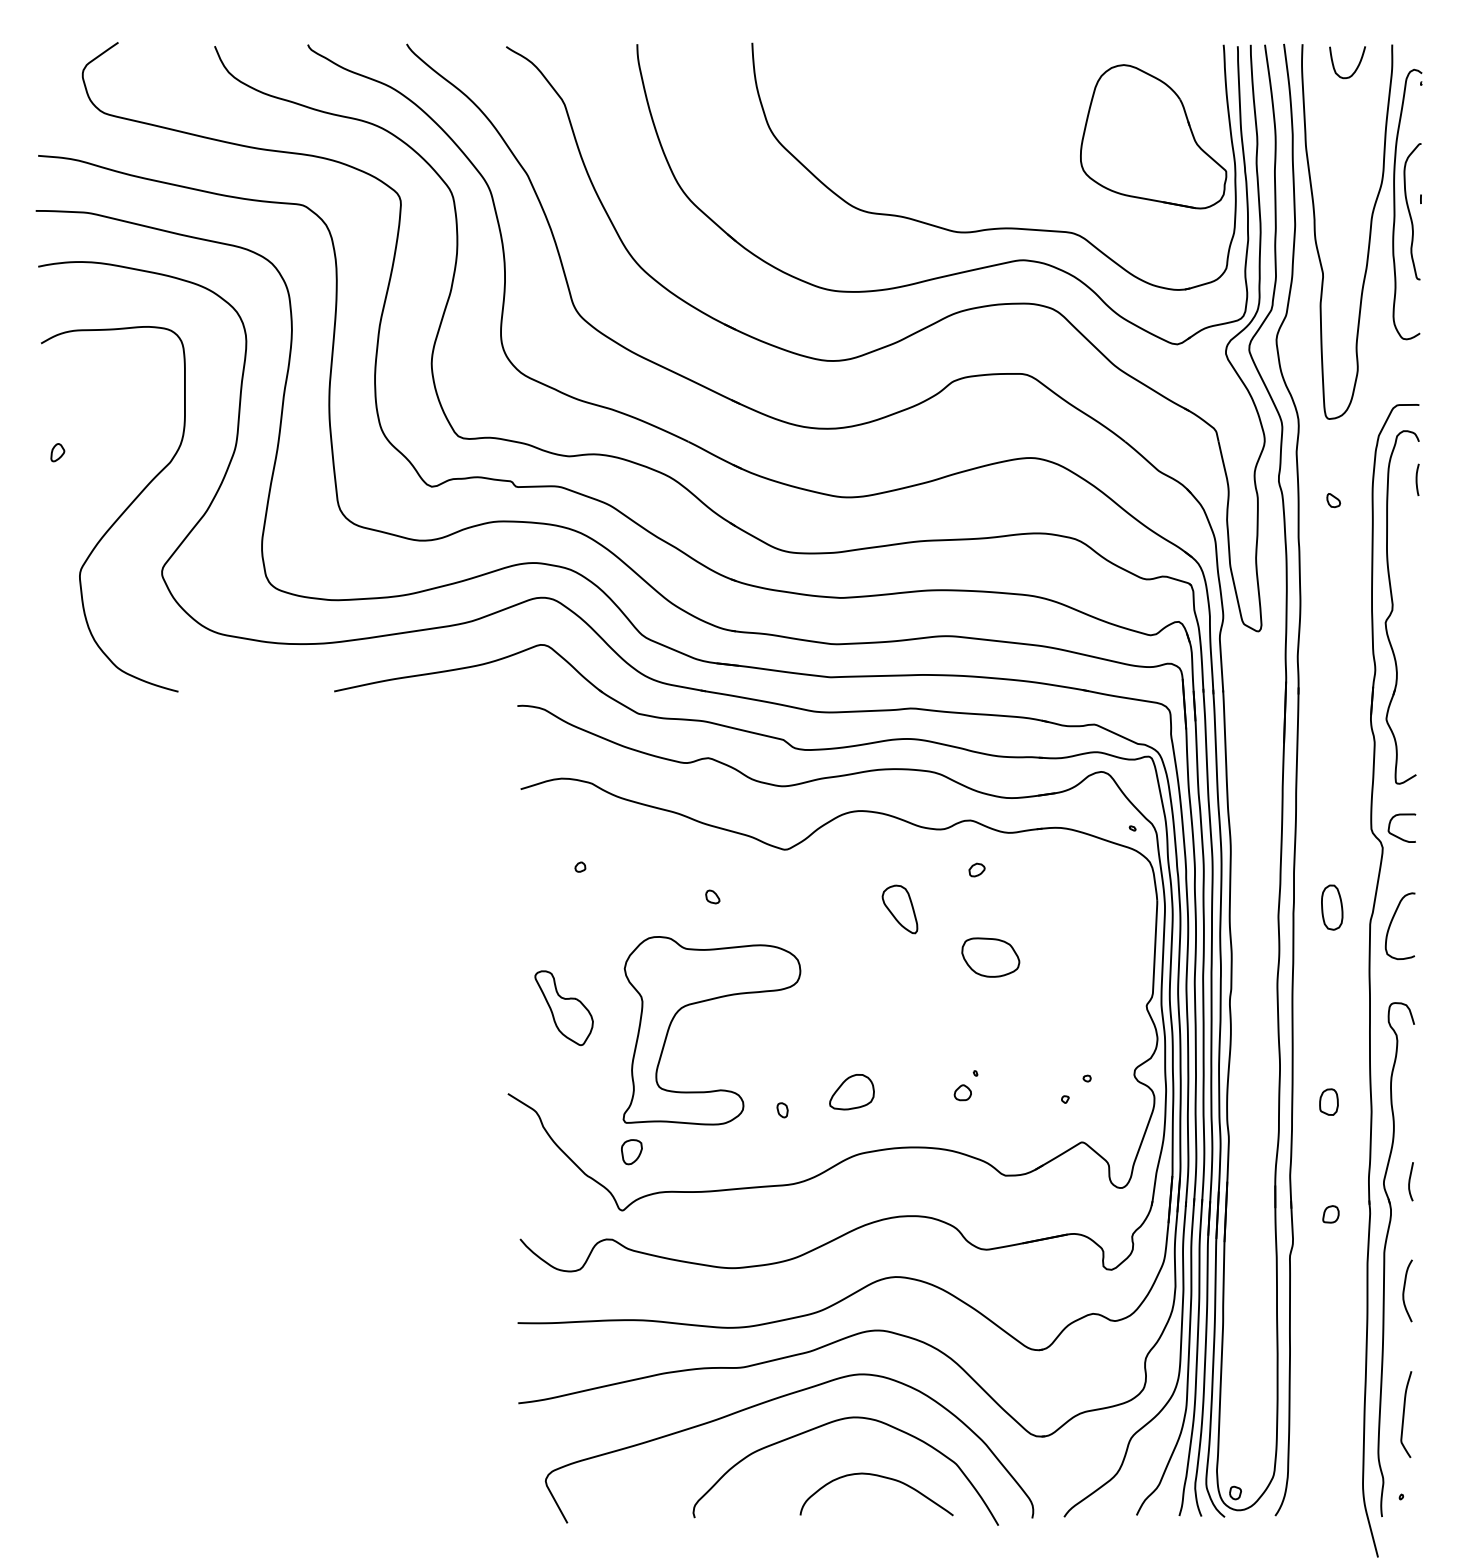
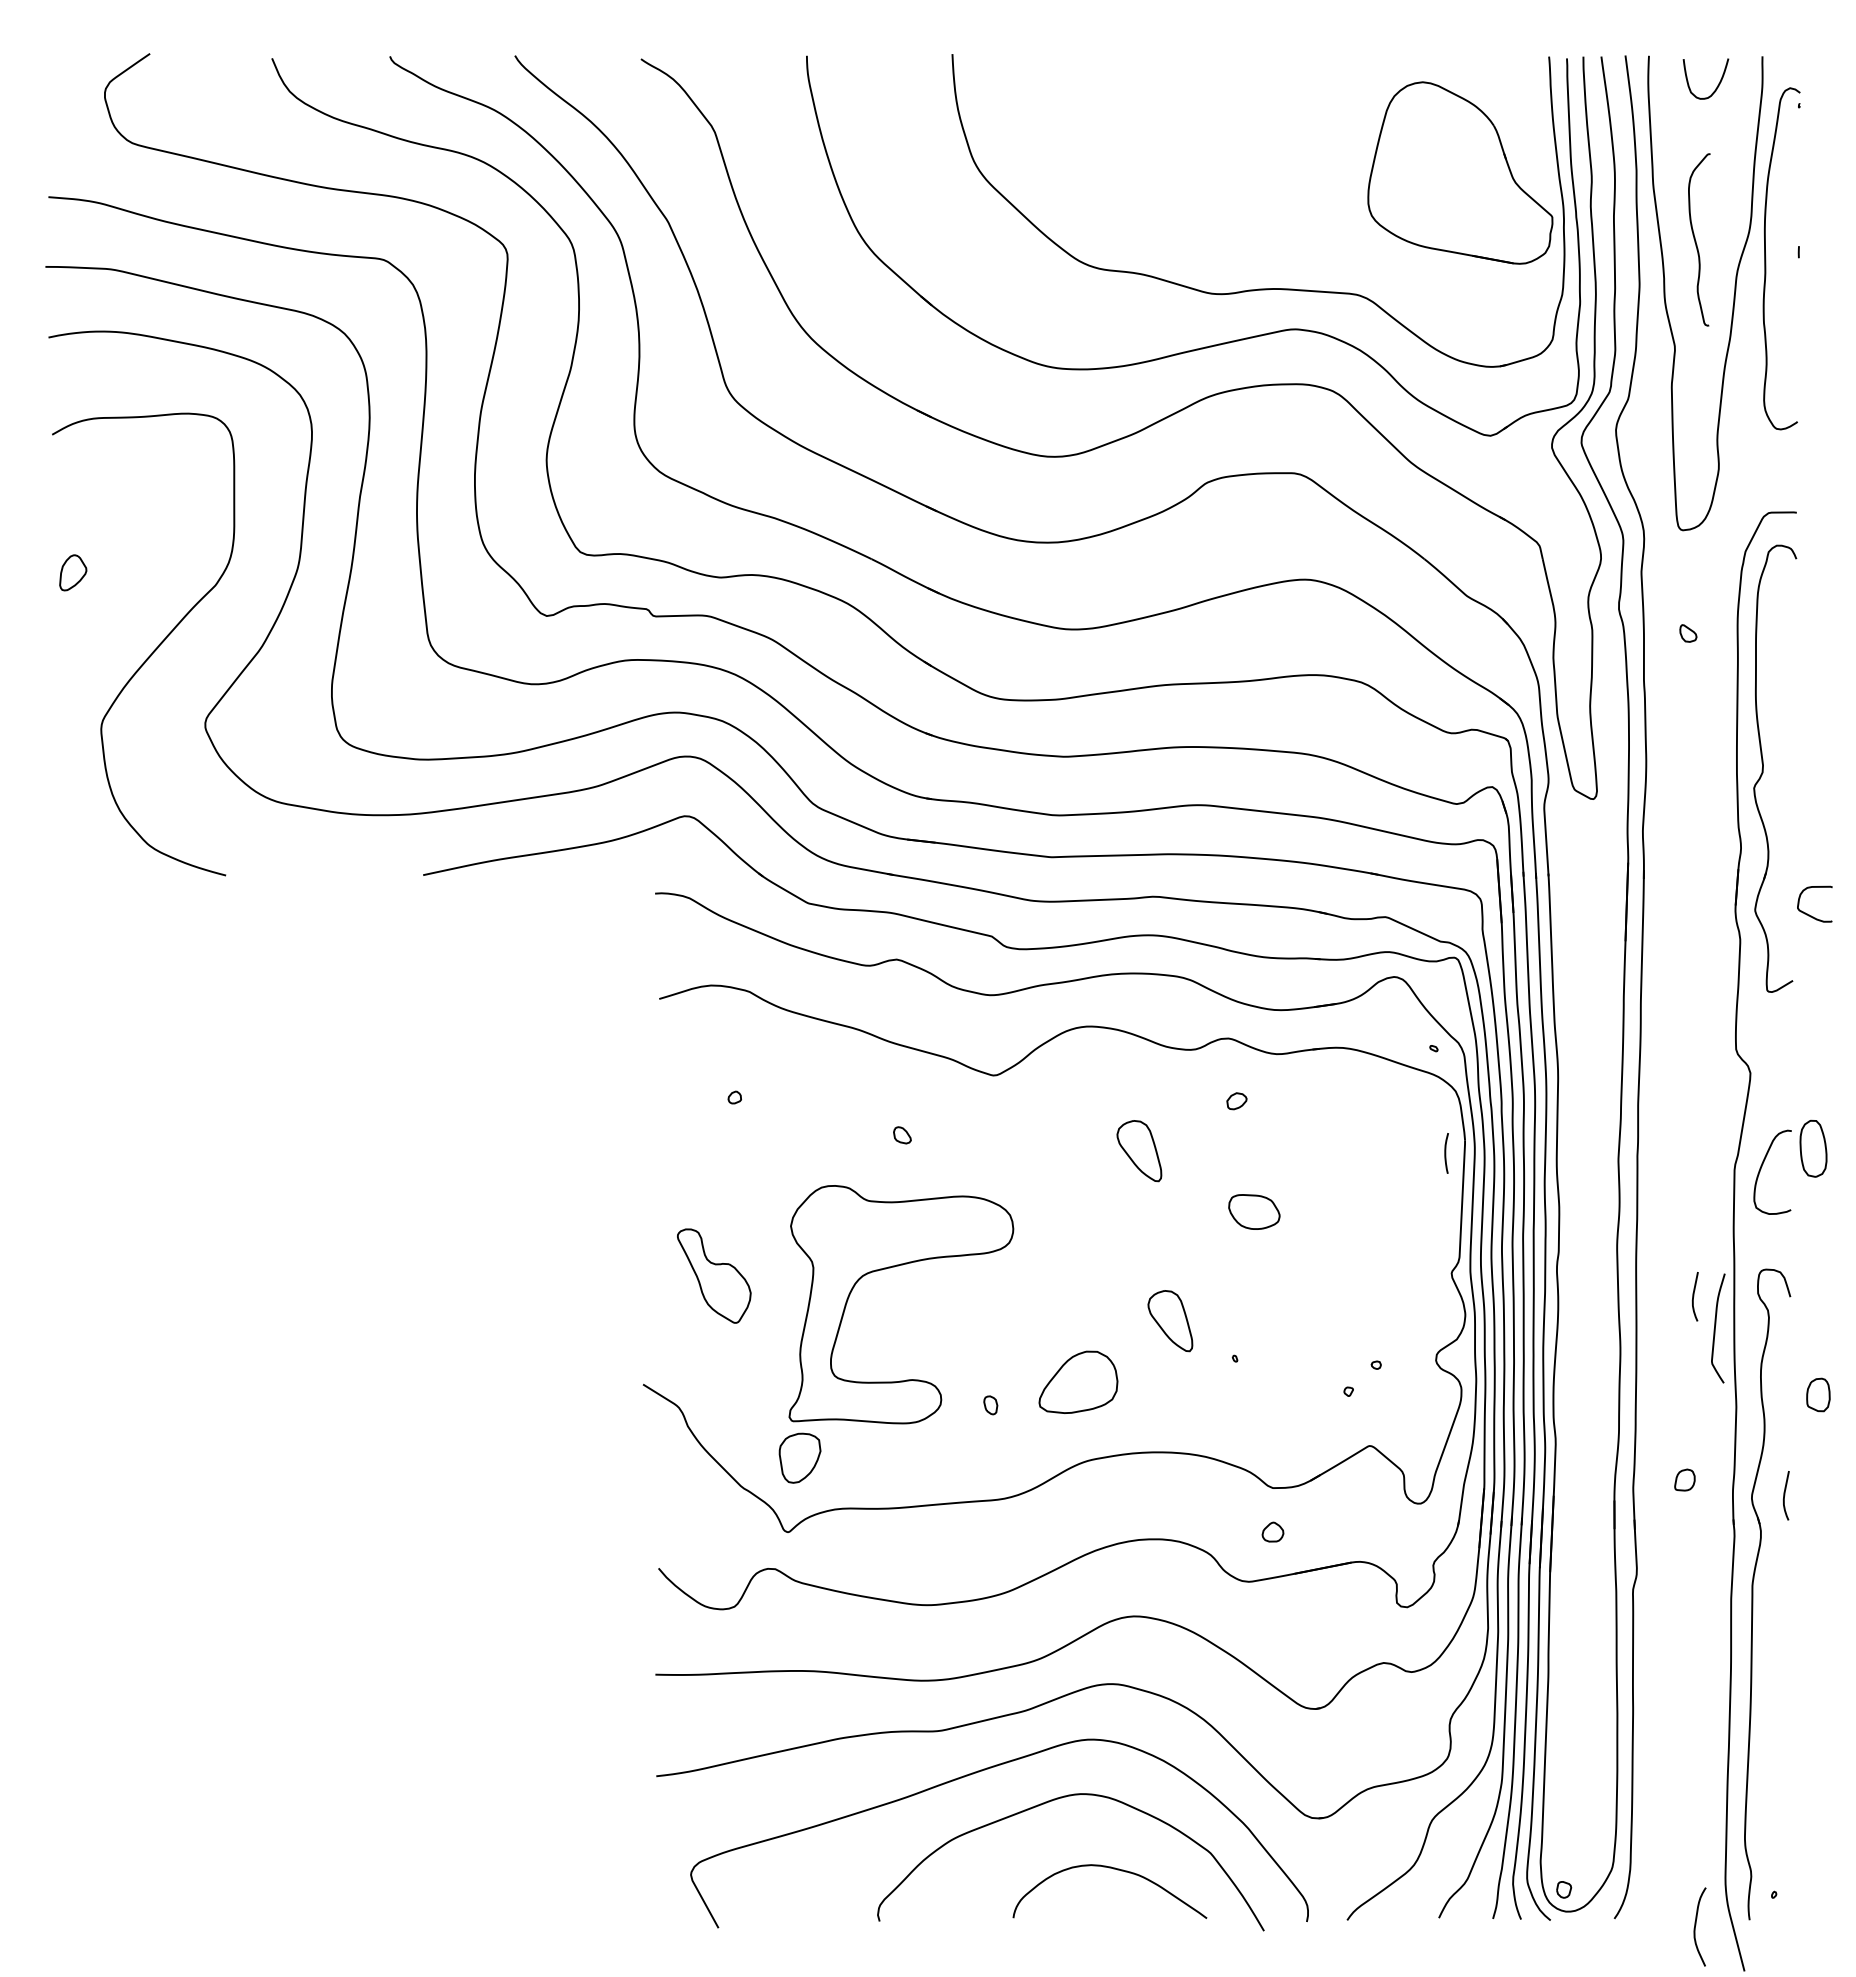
curve: (1410, 212) -> (1696, 240), moved
part: (57, 452) -> (73, 572), size x1.6
curve: (1417, 480) -> (1446, 1153), moved
curve: (1397, 836) -> (1809, 914), moved
part: (1332, 907) -> (1813, 1148), moved
part: (990, 957) -> (1254, 1211), size x0.7
curve: (1338, 1024) -> (1694, 1296), added
part: (924, 1044) -> (1170, 1321), added
part: (851, 1092) -> (1078, 1382), size x1.4
part: (962, 1092) -> (1272, 1531), moved
part: (1329, 1101) -> (1818, 1394), moved
part: (631, 1152) -> (799, 1458), size x1.6
part: (1330, 1213) -> (1684, 1479), moved
curve: (1404, 1289) -> (1696, 1925), moved
curve: (1404, 1414) -> (1715, 1328), moved

